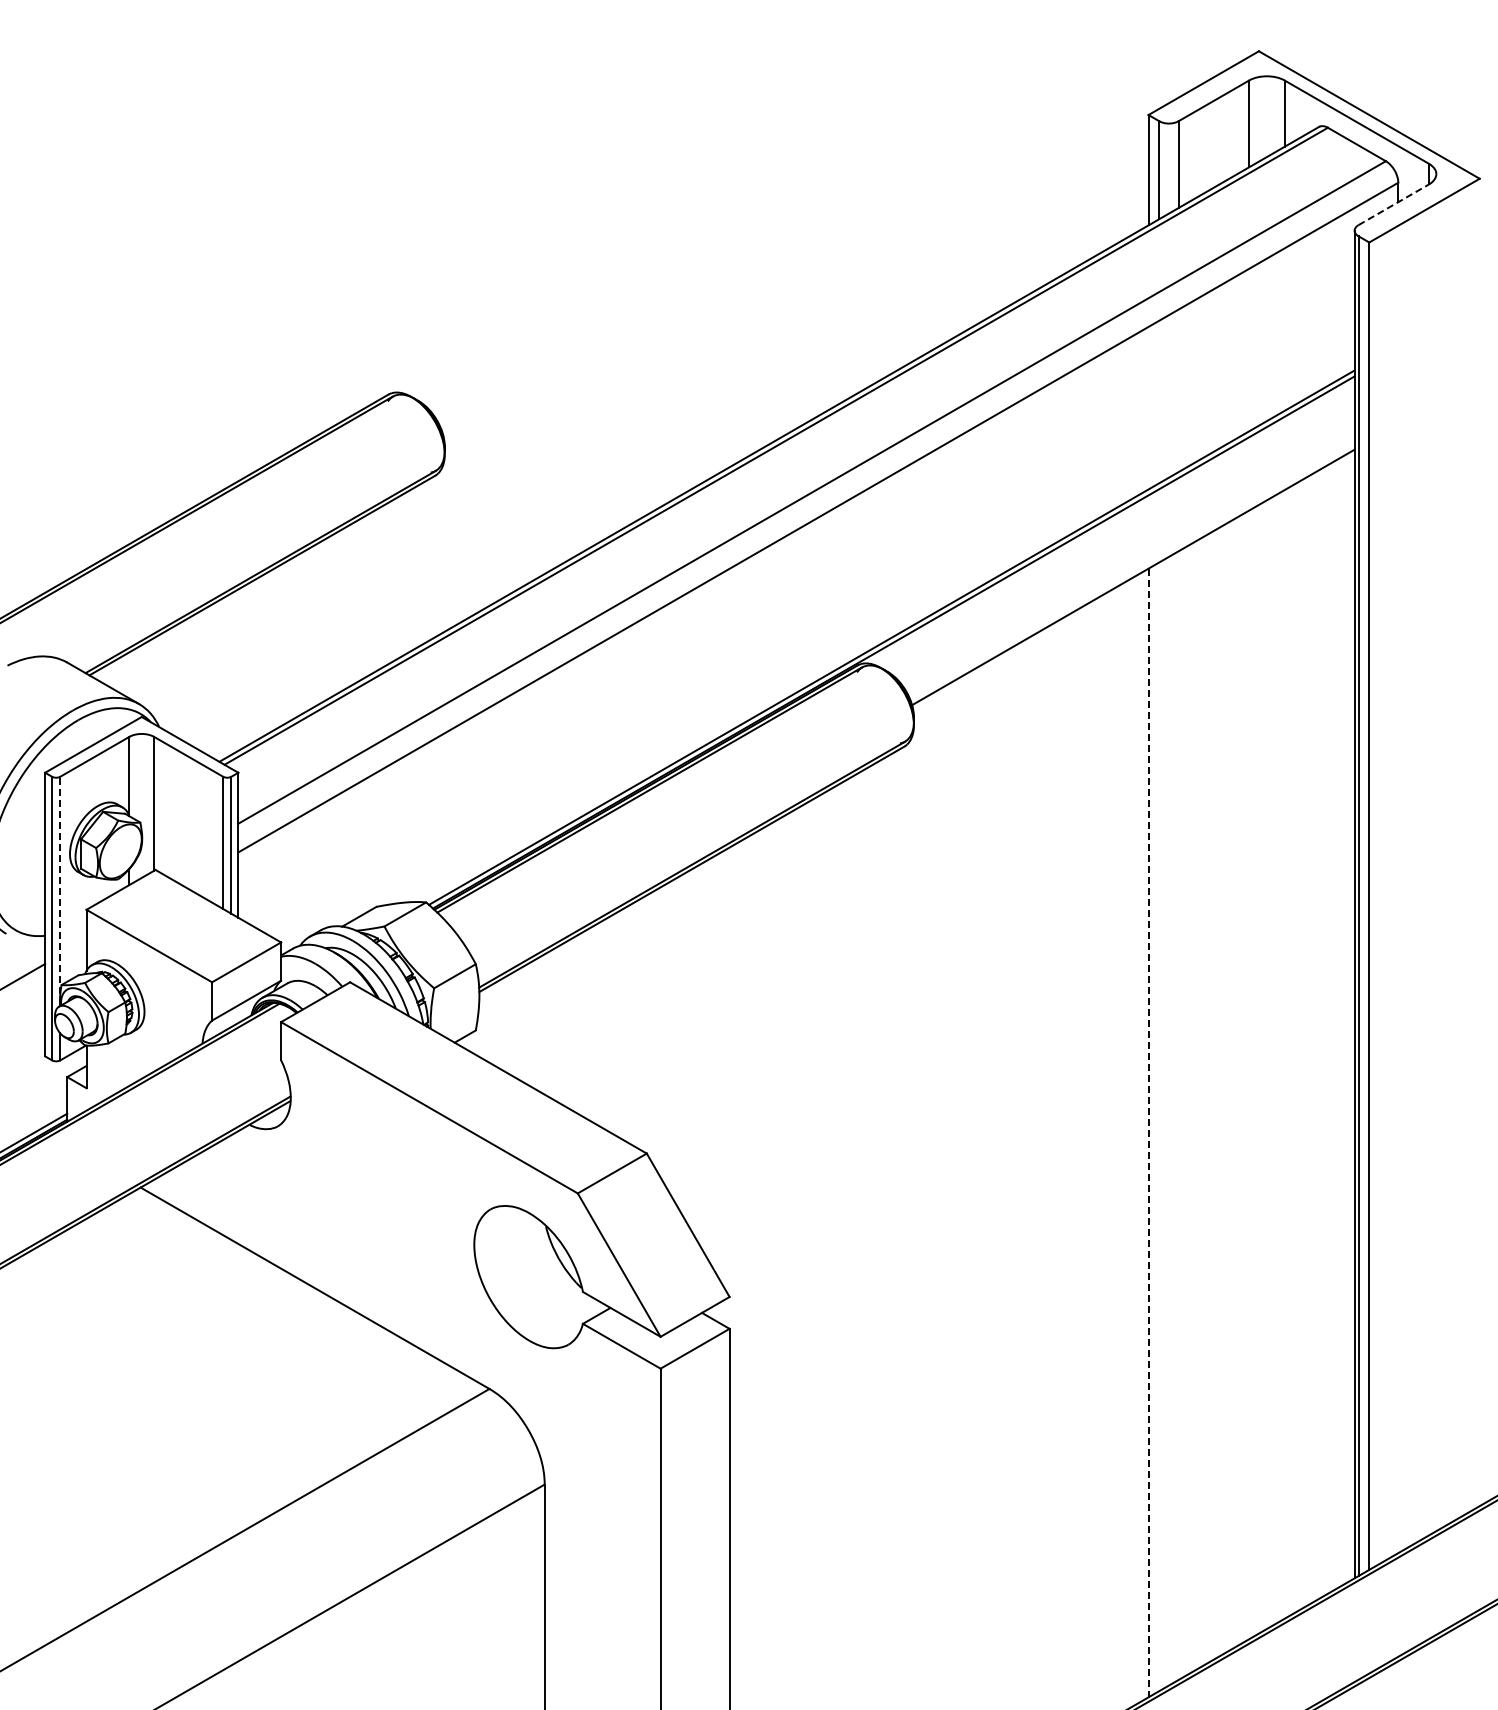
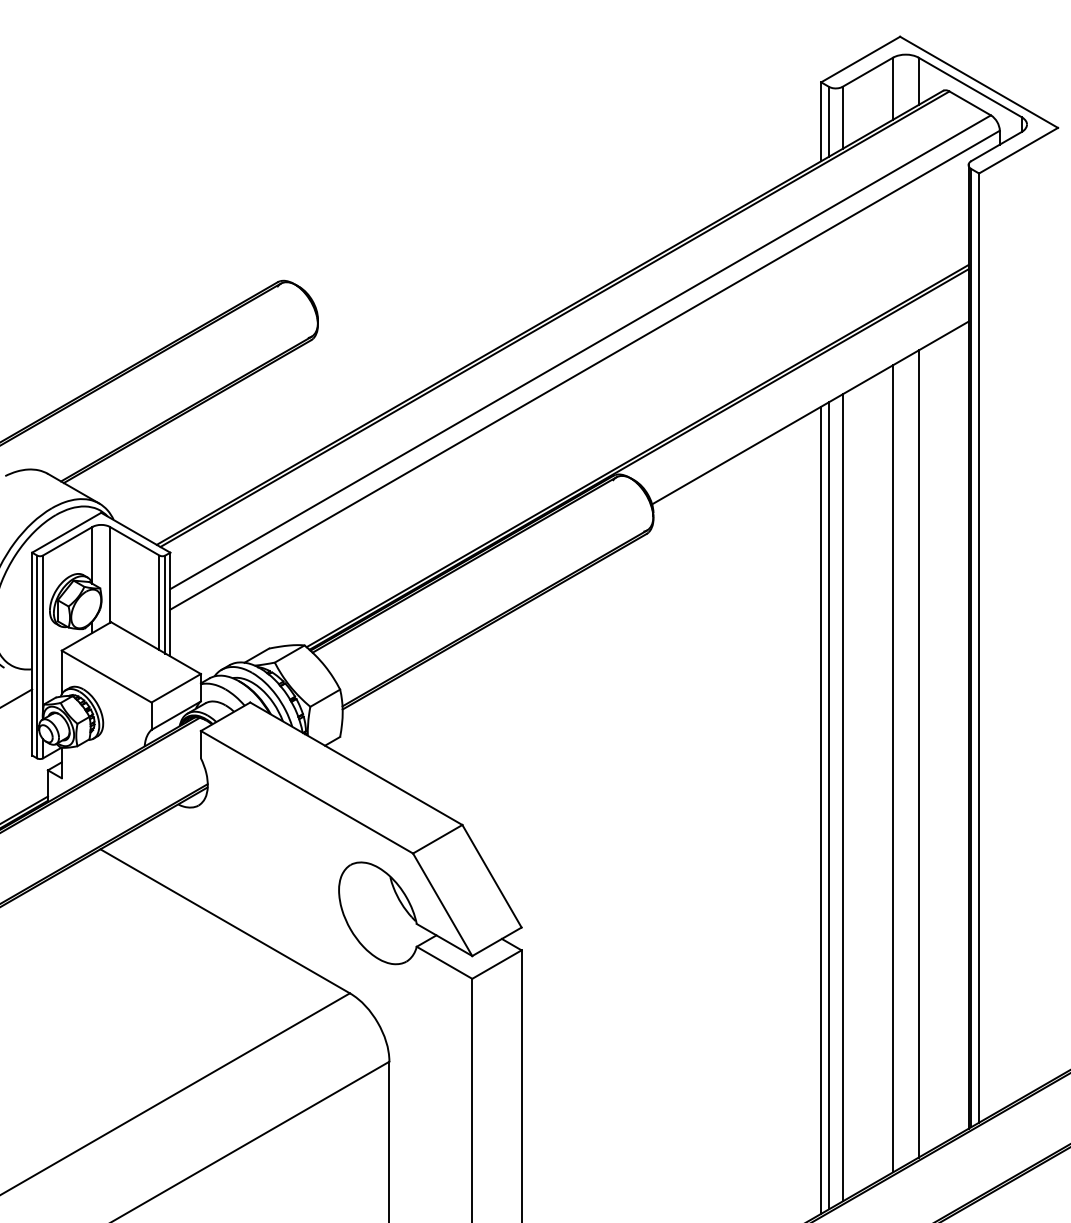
line: (1393, 204) -> (996, 146), dashed -> solid
line: (60, 885) -> (43, 633), dashed -> solid
line: (1284, 1053) -> (918, 753), added
line: (1248, 1074) -> (892, 768), added
line: (1178, 1115) -> (842, 797), added
line: (1159, 1126) -> (829, 805), added
line: (1148, 1133) -> (821, 810), dashed -> solid

